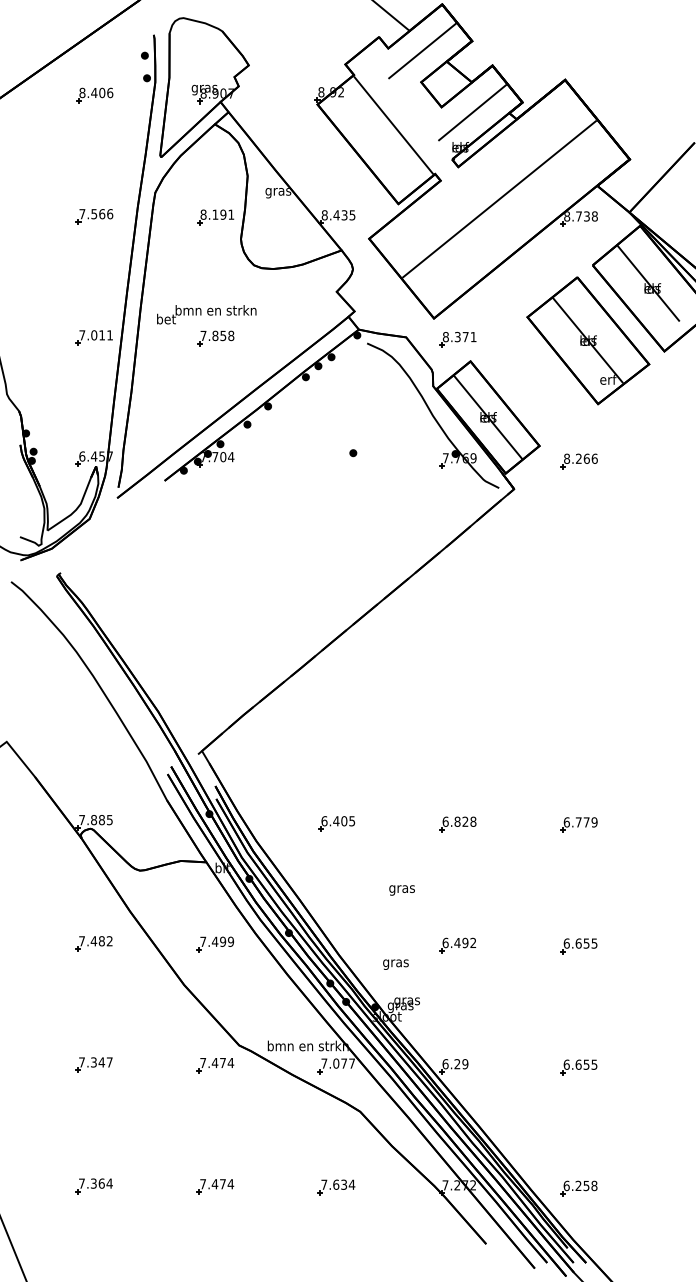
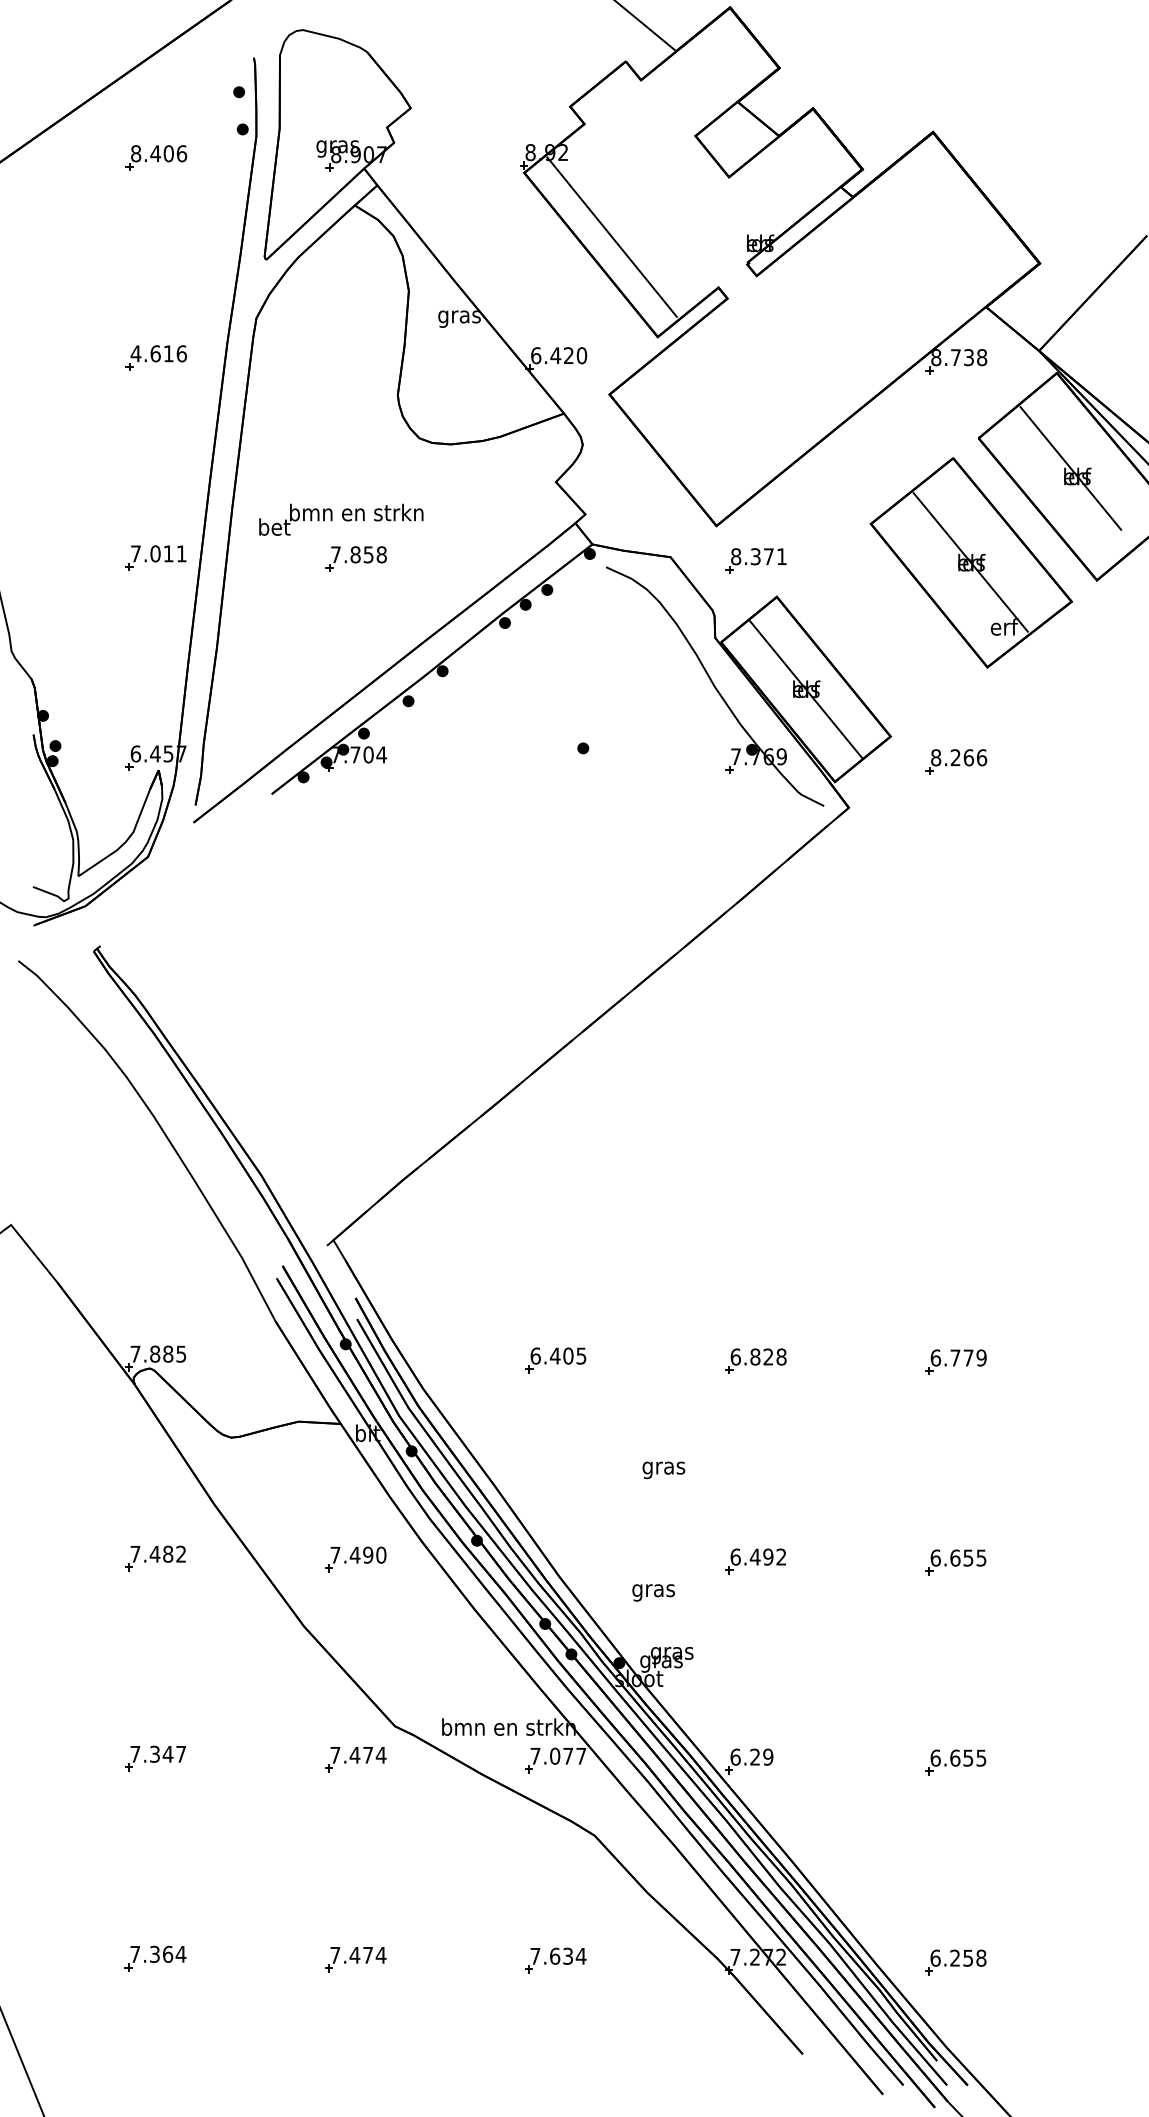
line: (422, 50) -> (697, 83), removed
line: (472, 112) -> (780, 185), removed
line: (393, 125) -> (611, 237), moved
line: (499, 199) -> (824, 329), removed
text: (92, 214) -> (152, 354), 7.566 -> 4.616
text: (338, 215) -> (558, 355), 8.435 -> 6.420
part: (215, 217) -> (355, 359), removed
text: (230, 941) -> (380, 1554), 7.499 -> 7.490

